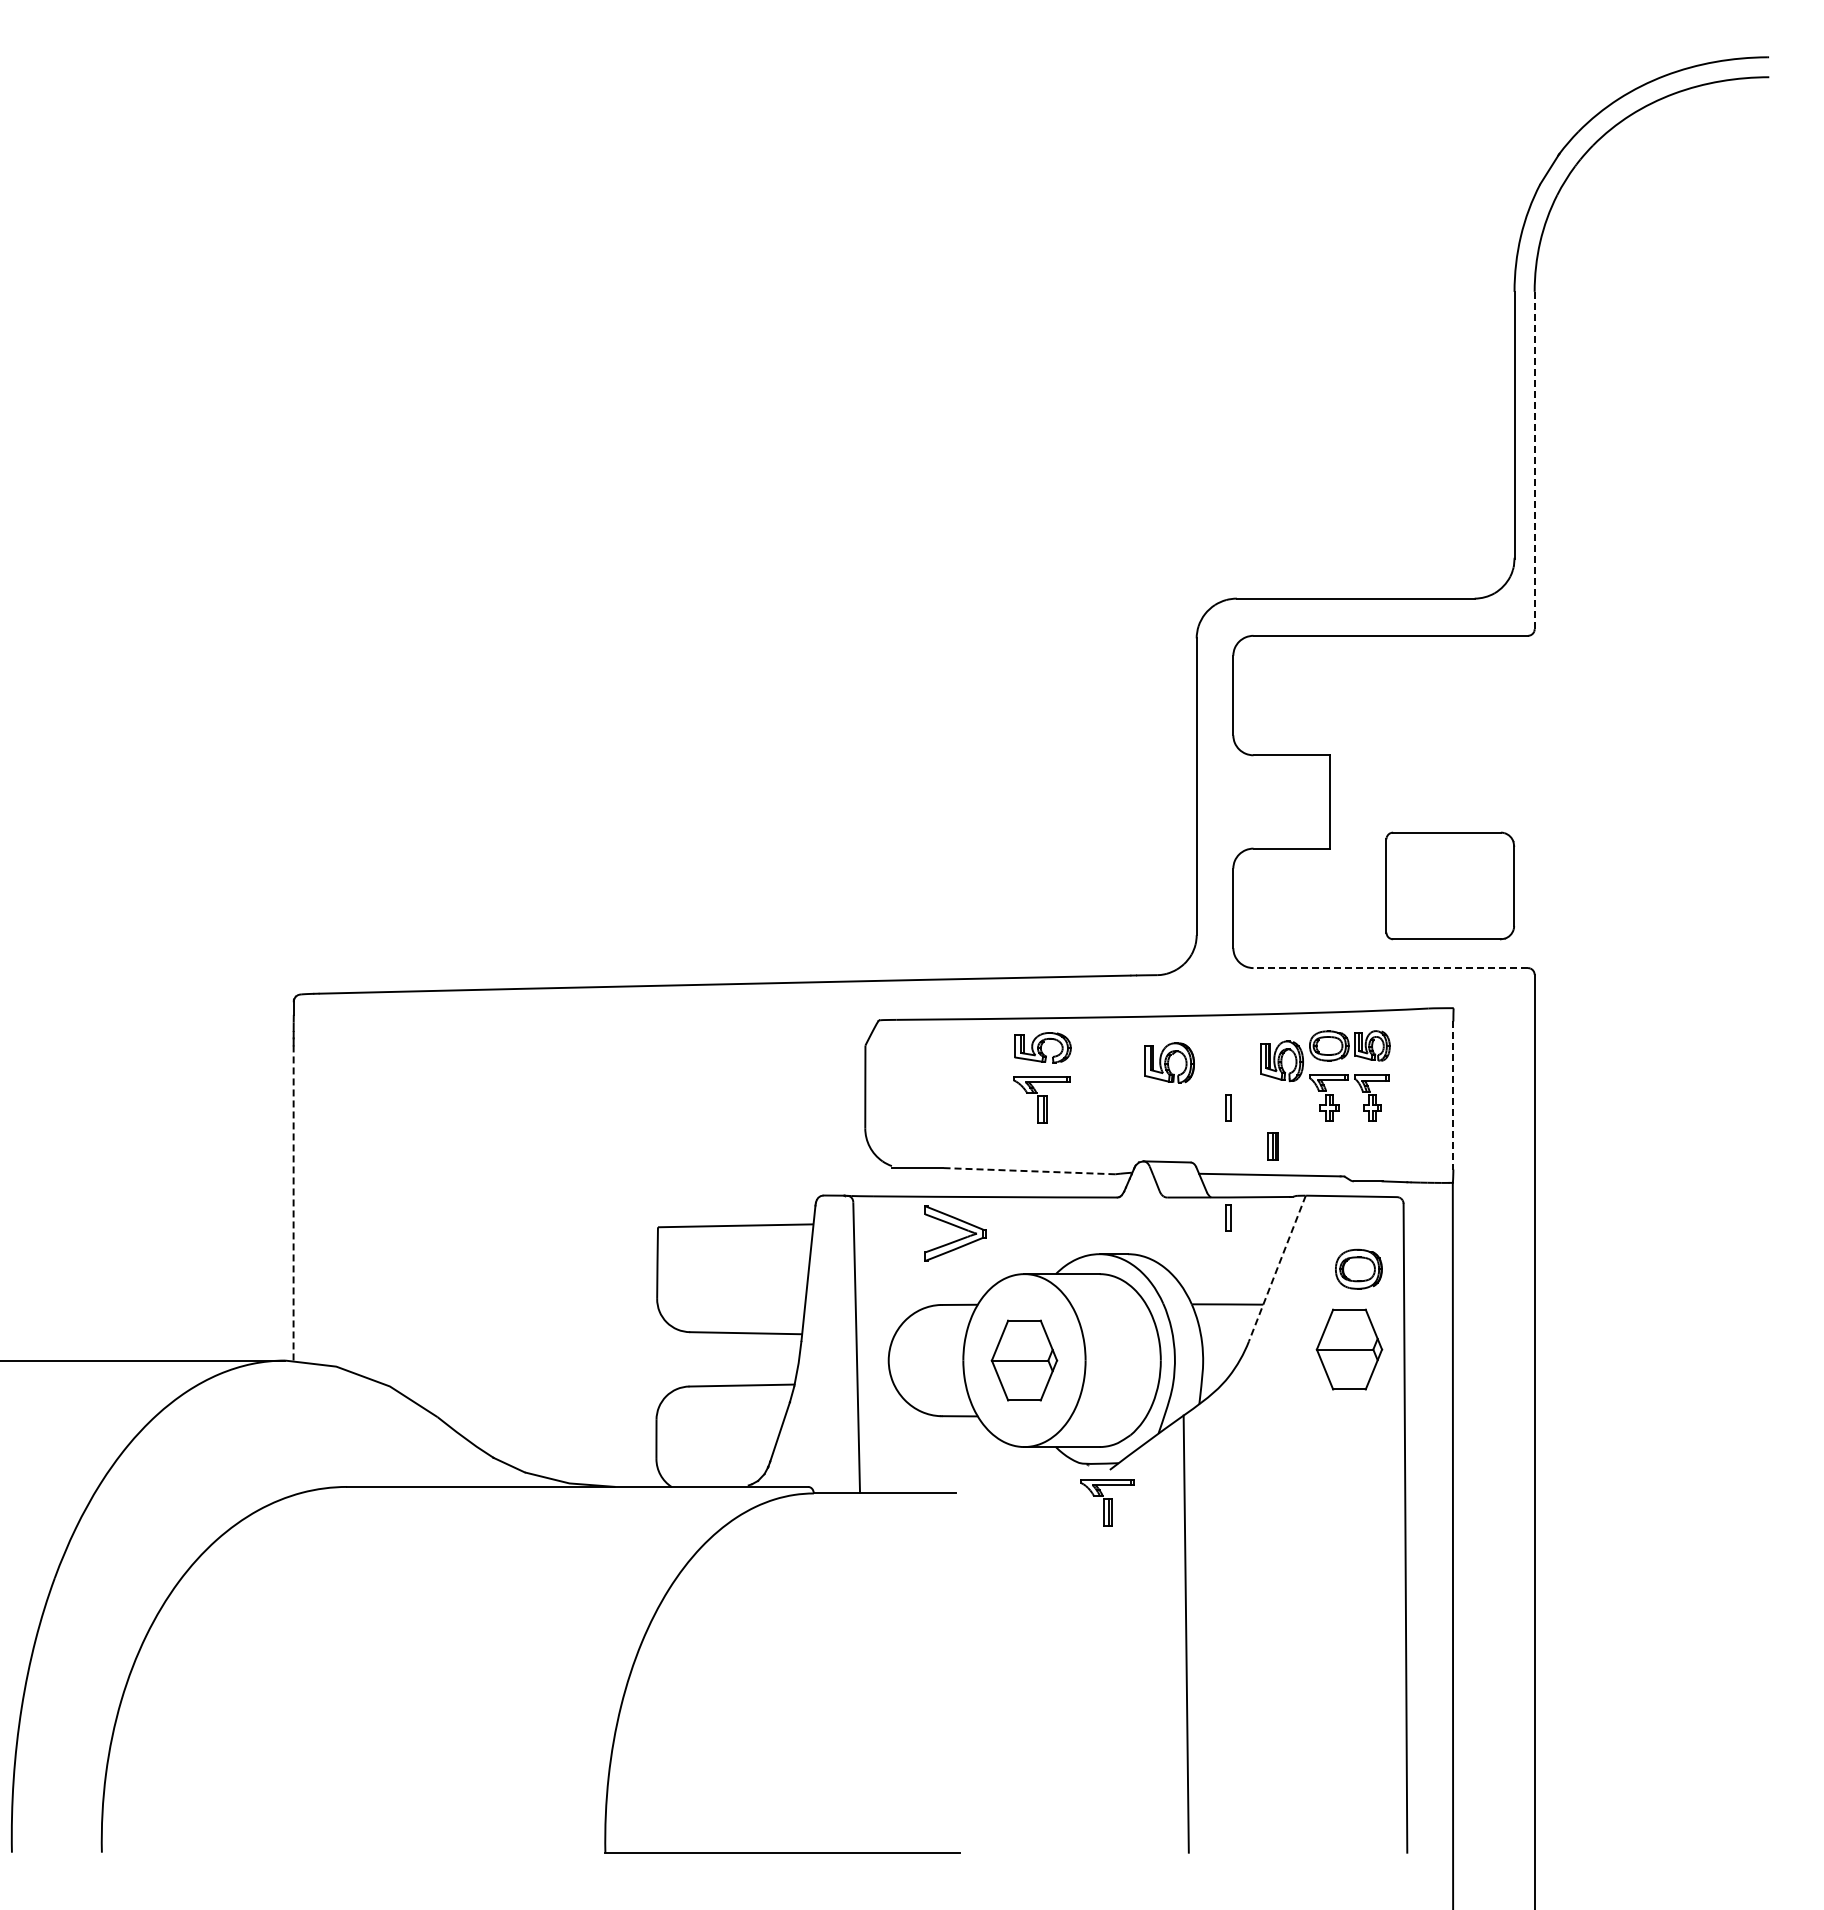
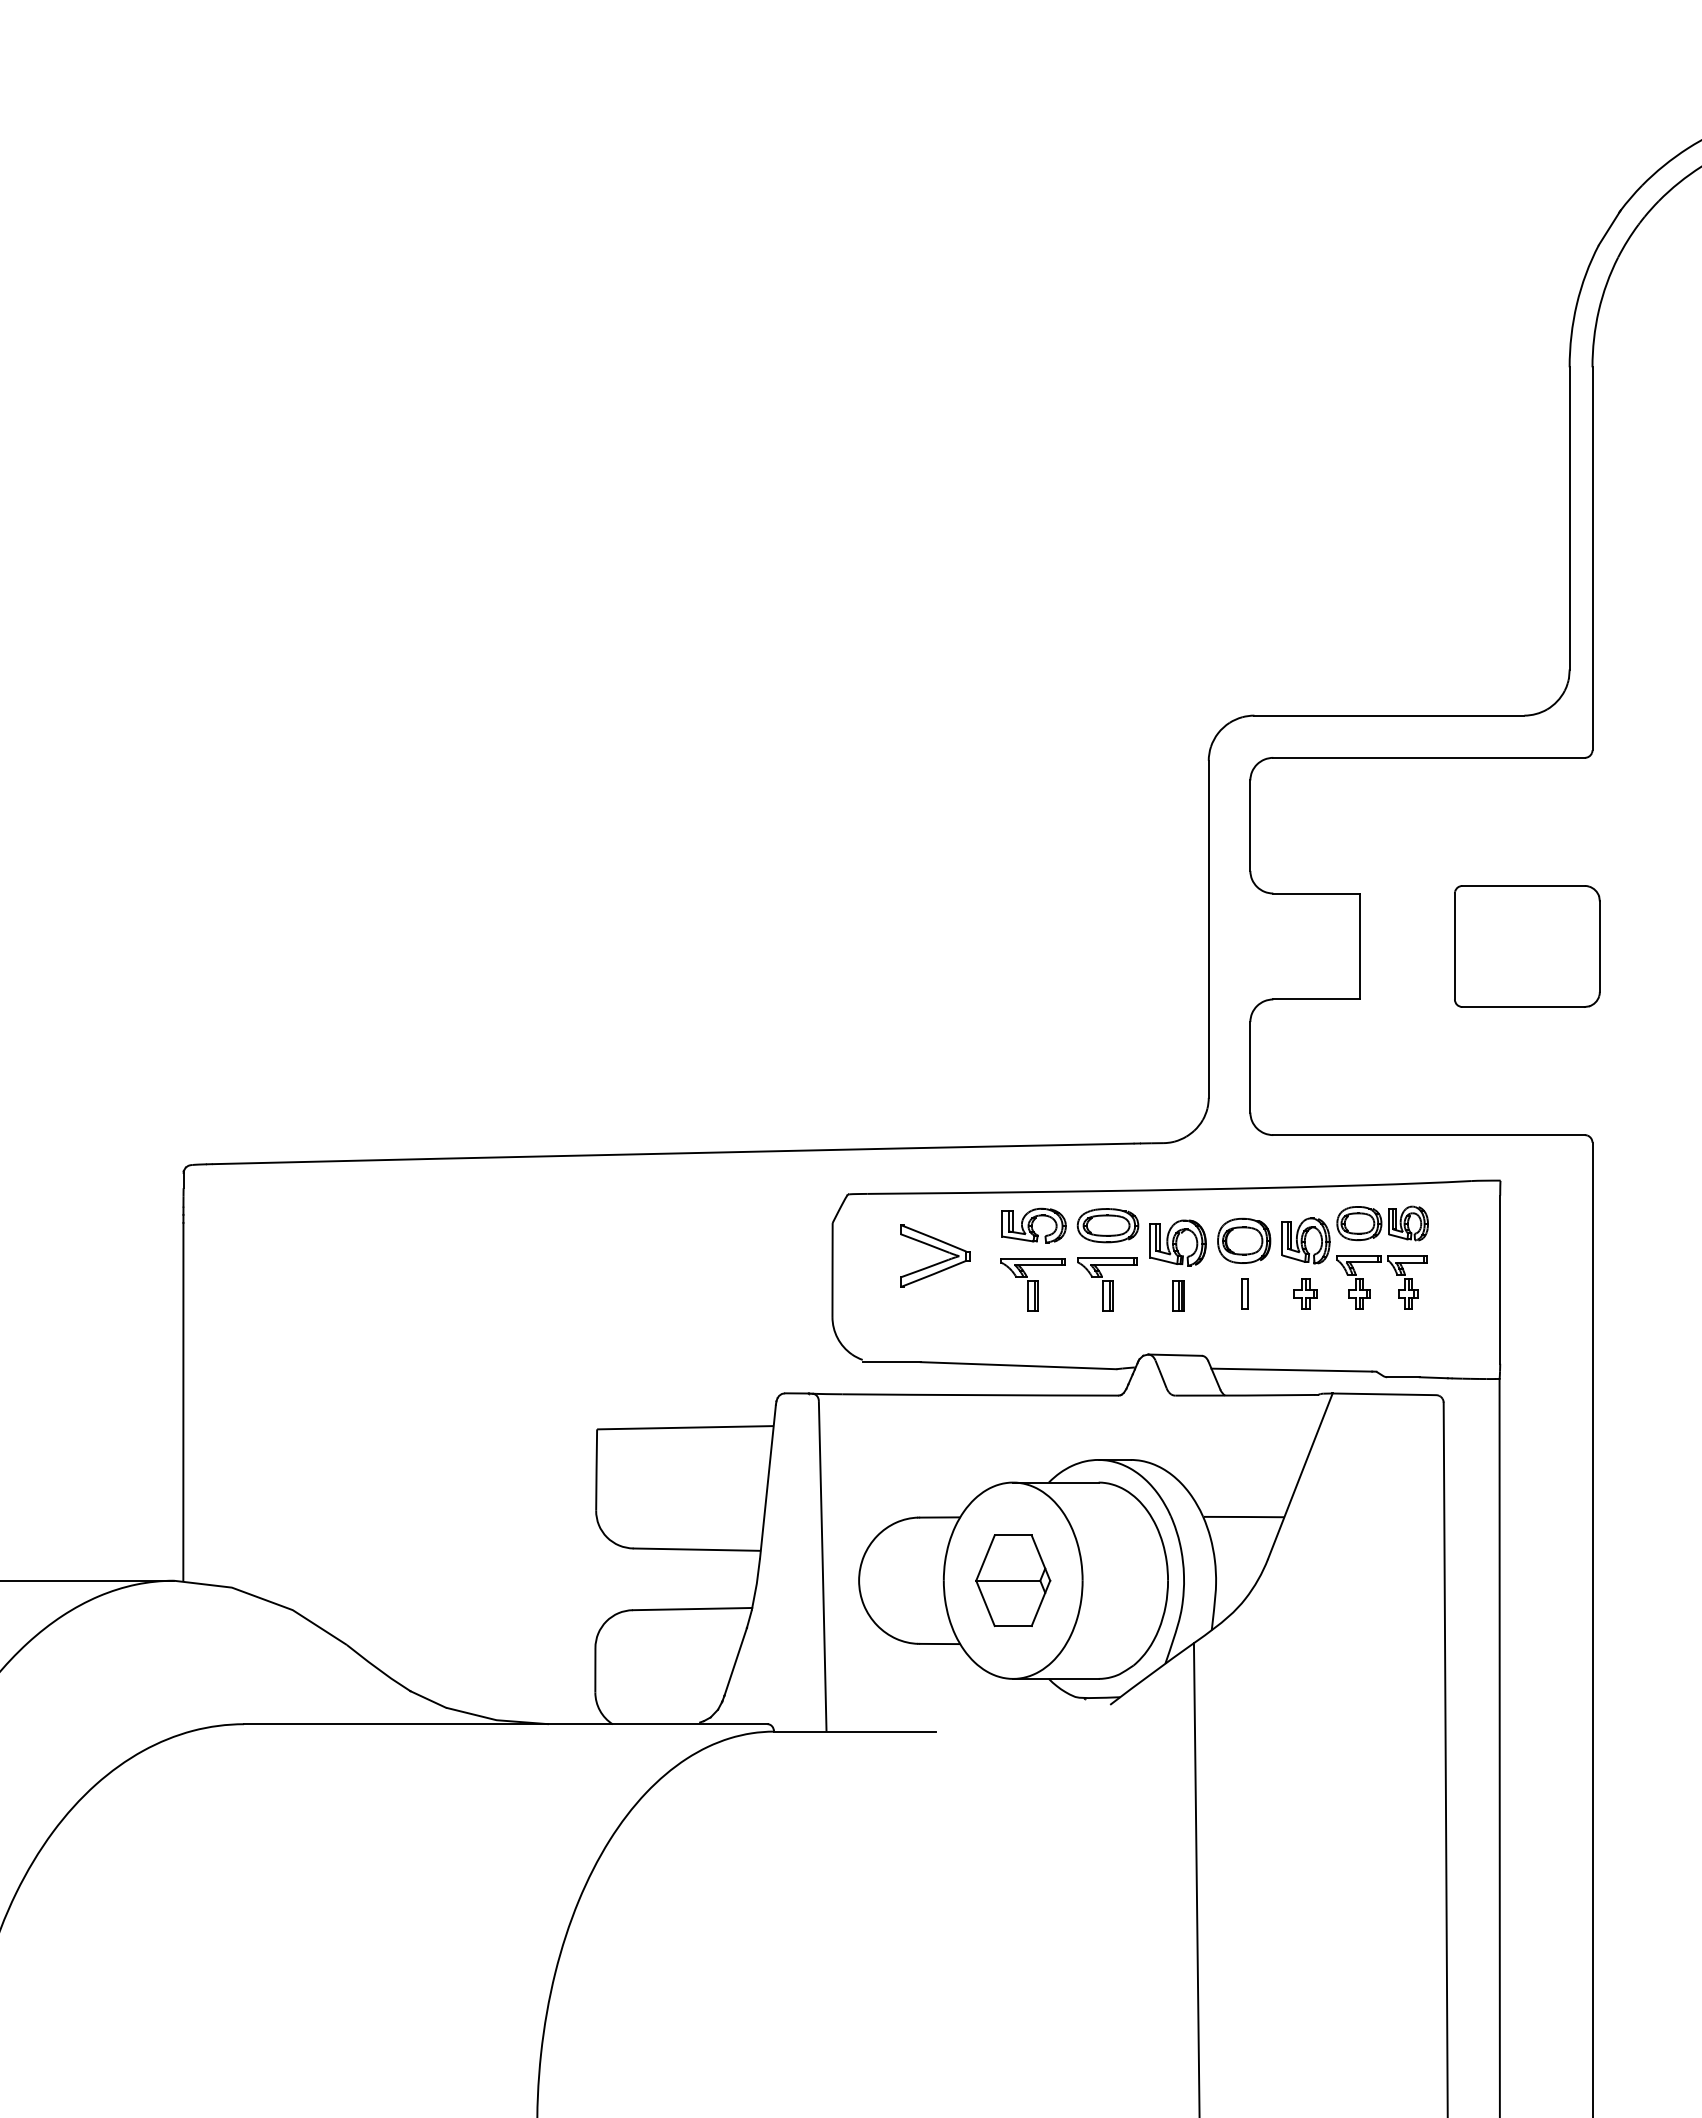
line: (1534, 460) -> (1592, 558), dashed -> solid
part: (1450, 885) -> (1527, 945), moved
line: (1390, 968) -> (1428, 1135), dashed -> solid
part: (1107, 1047) -> (1107, 1225), added
line: (1453, 1095) -> (1500, 1279), dashed -> solid
part: (1281, 1107) -> (1305, 1293), added
part: (1272, 1146) -> (1177, 1295), moved
line: (1028, 1171) -> (1017, 1366), dashed -> solid
line: (293, 1202) -> (183, 1401), dashed -> solid
part: (1228, 1217) -> (1244, 1418), removed
part: (956, 1227) -> (936, 1249), moved
part: (1358, 1268) -> (1243, 1240), moved
line: (1277, 1269) -> (1300, 1477), dashed -> solid
part: (1349, 1349) -> (1382, 1568), removed
part: (1107, 1502) -> (1107, 1284), moved

